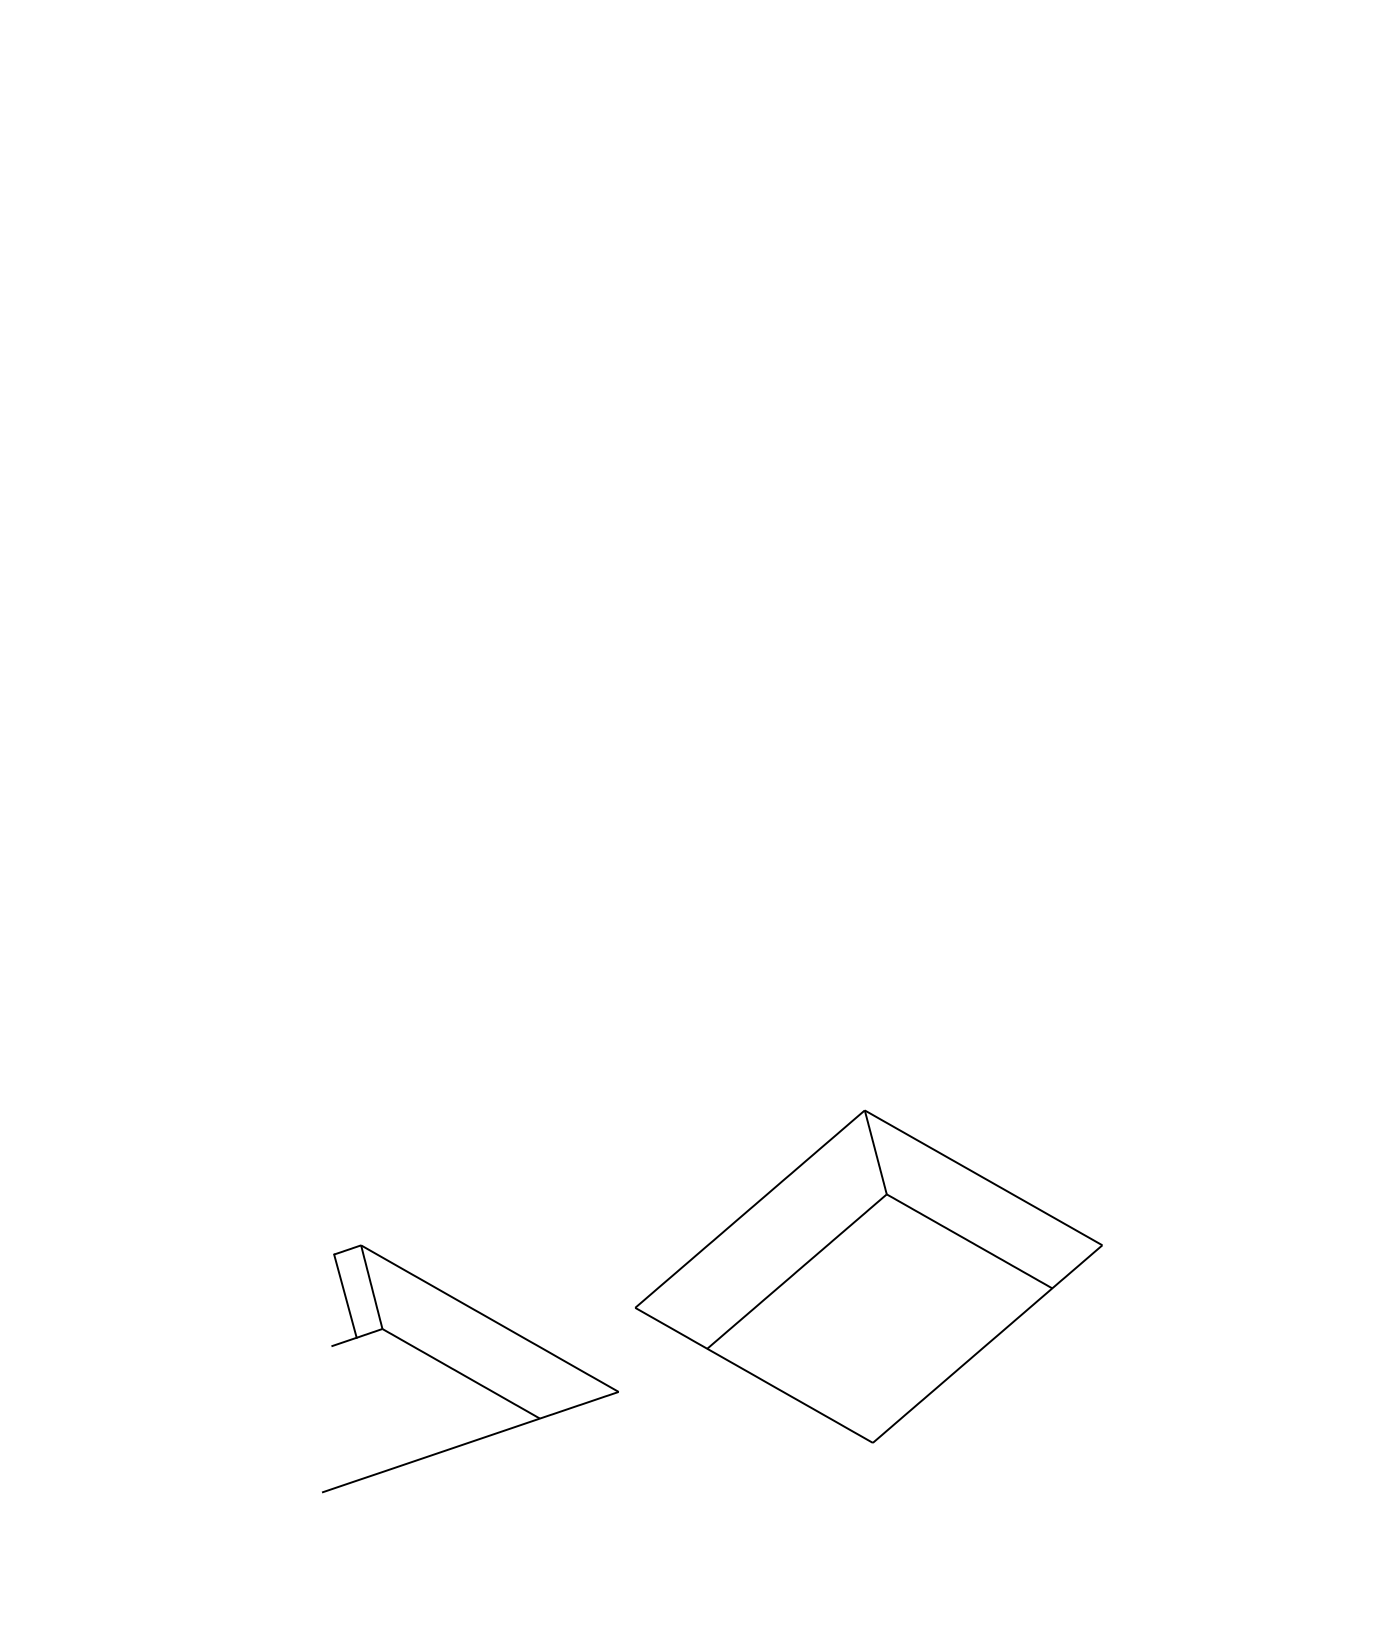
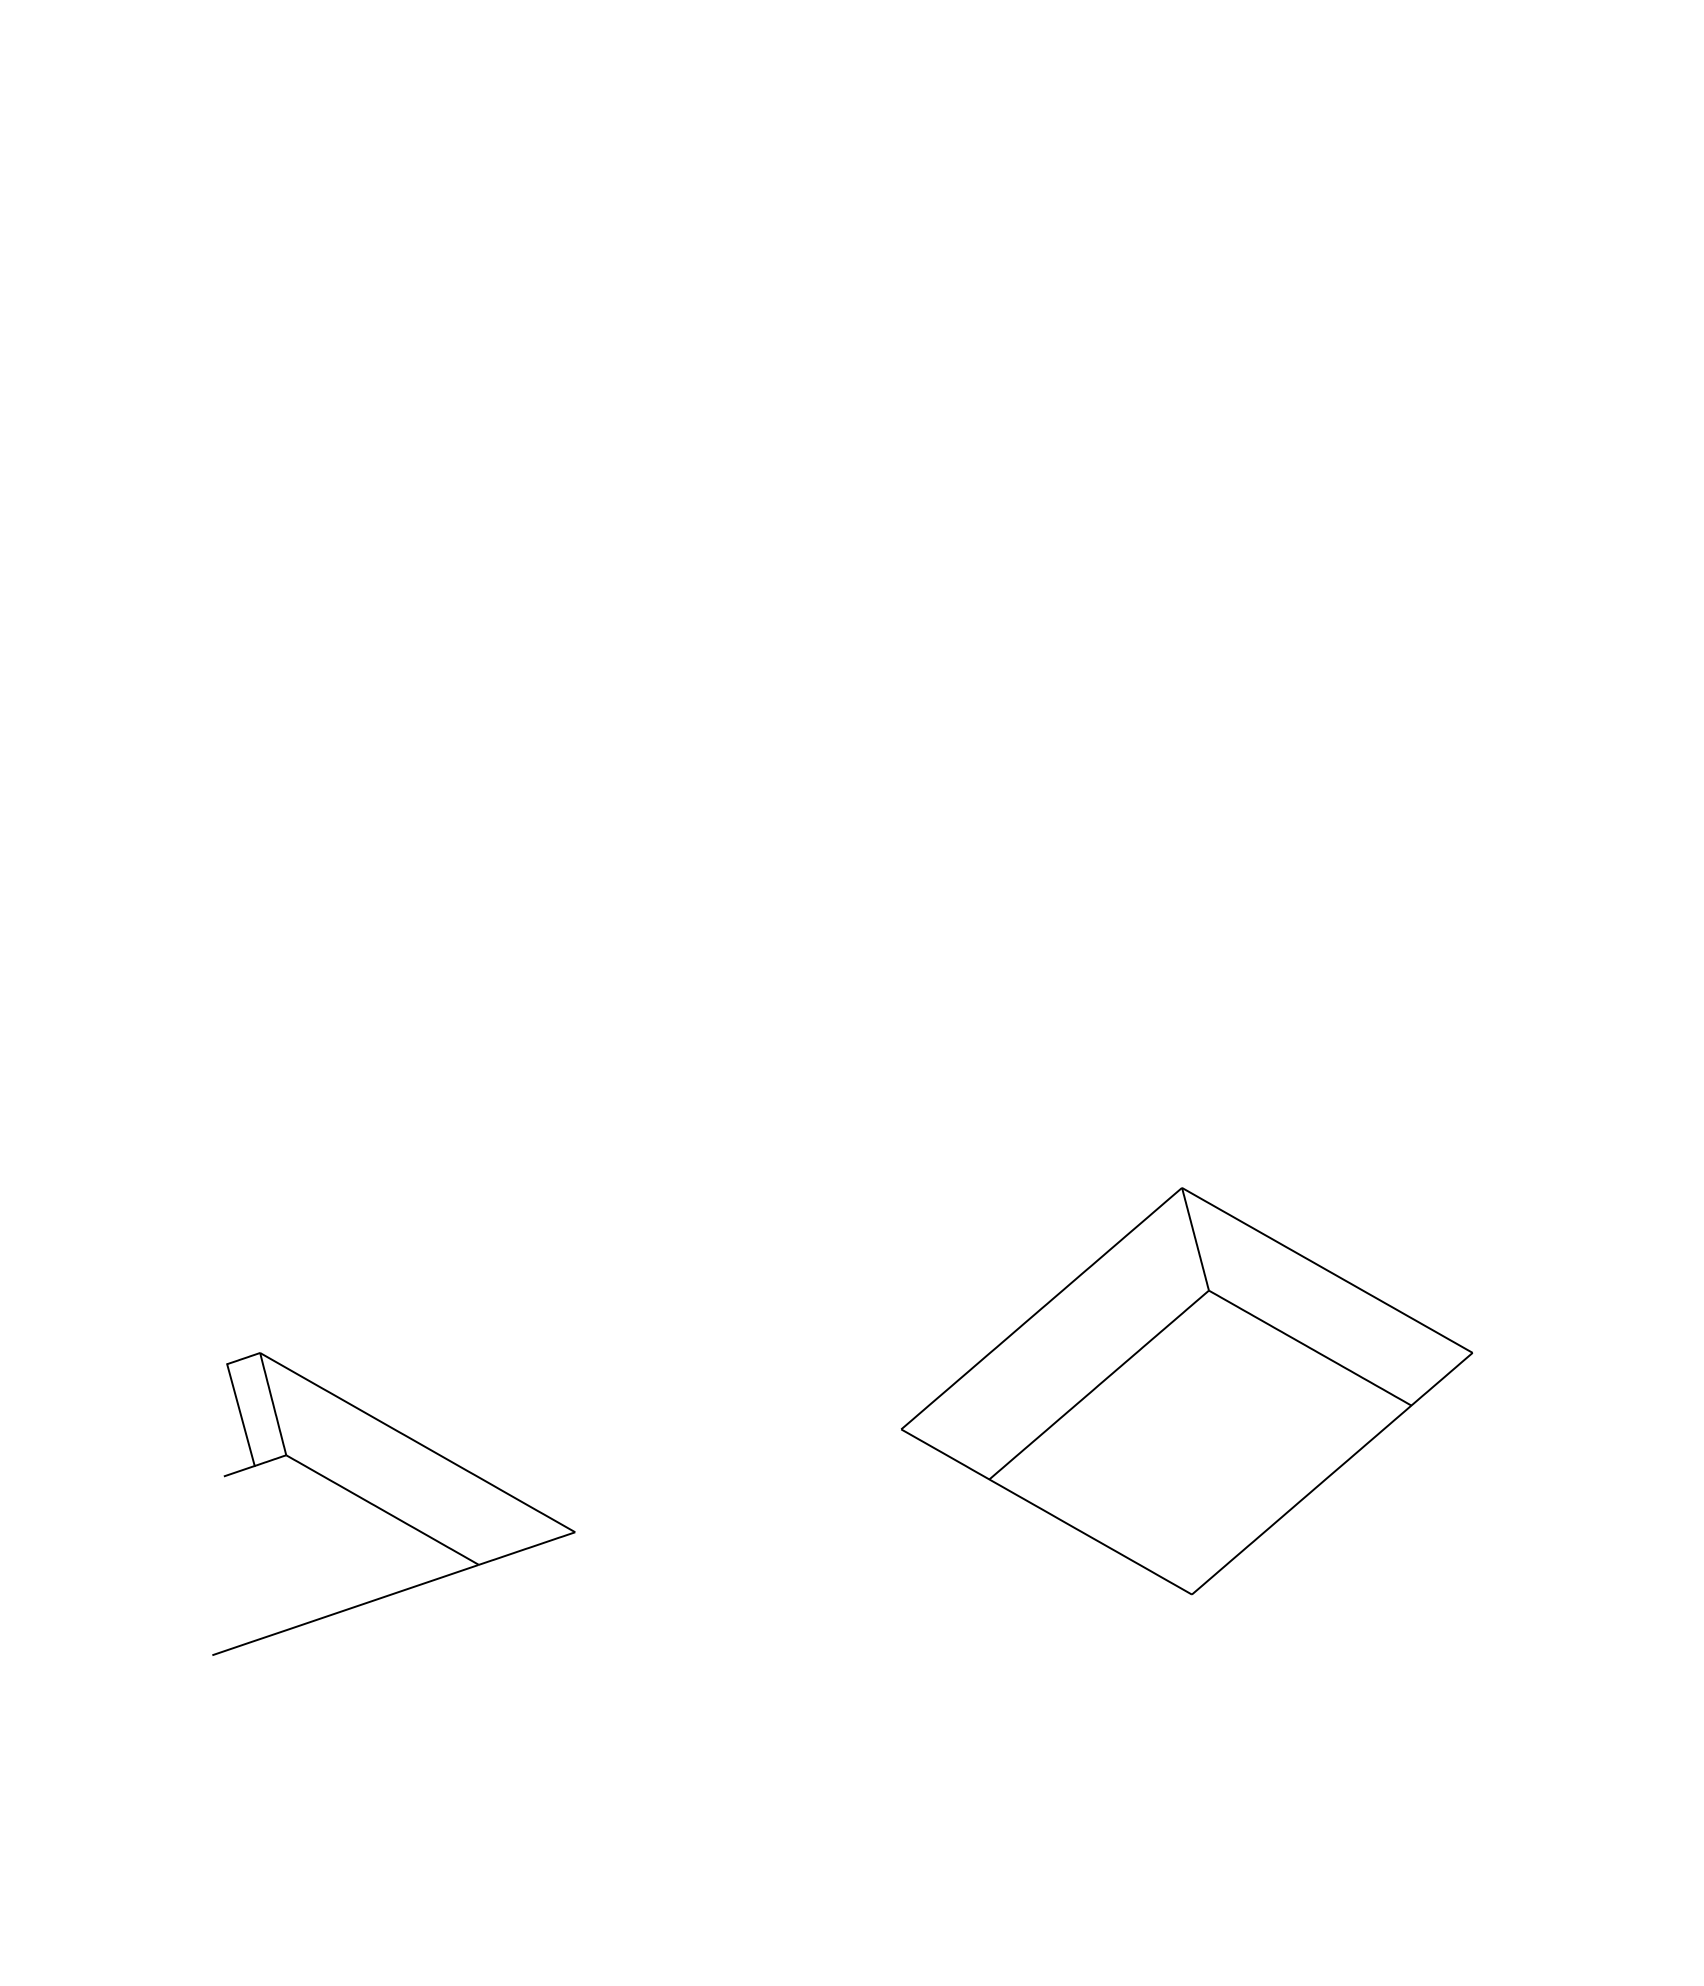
part: (470, 1368) -> (393, 1503), moved

